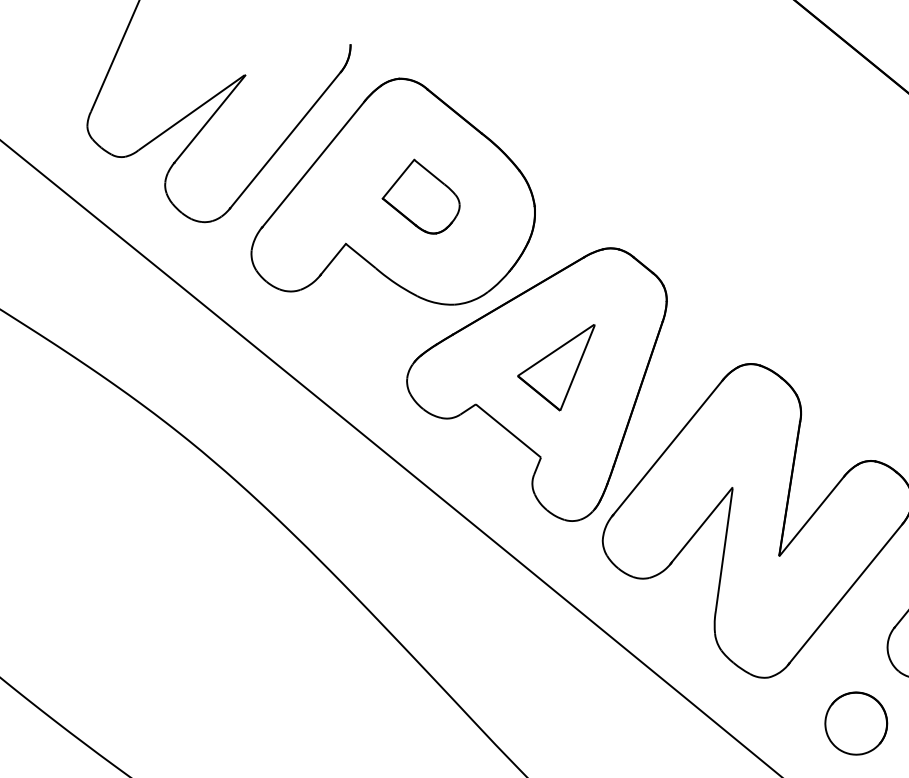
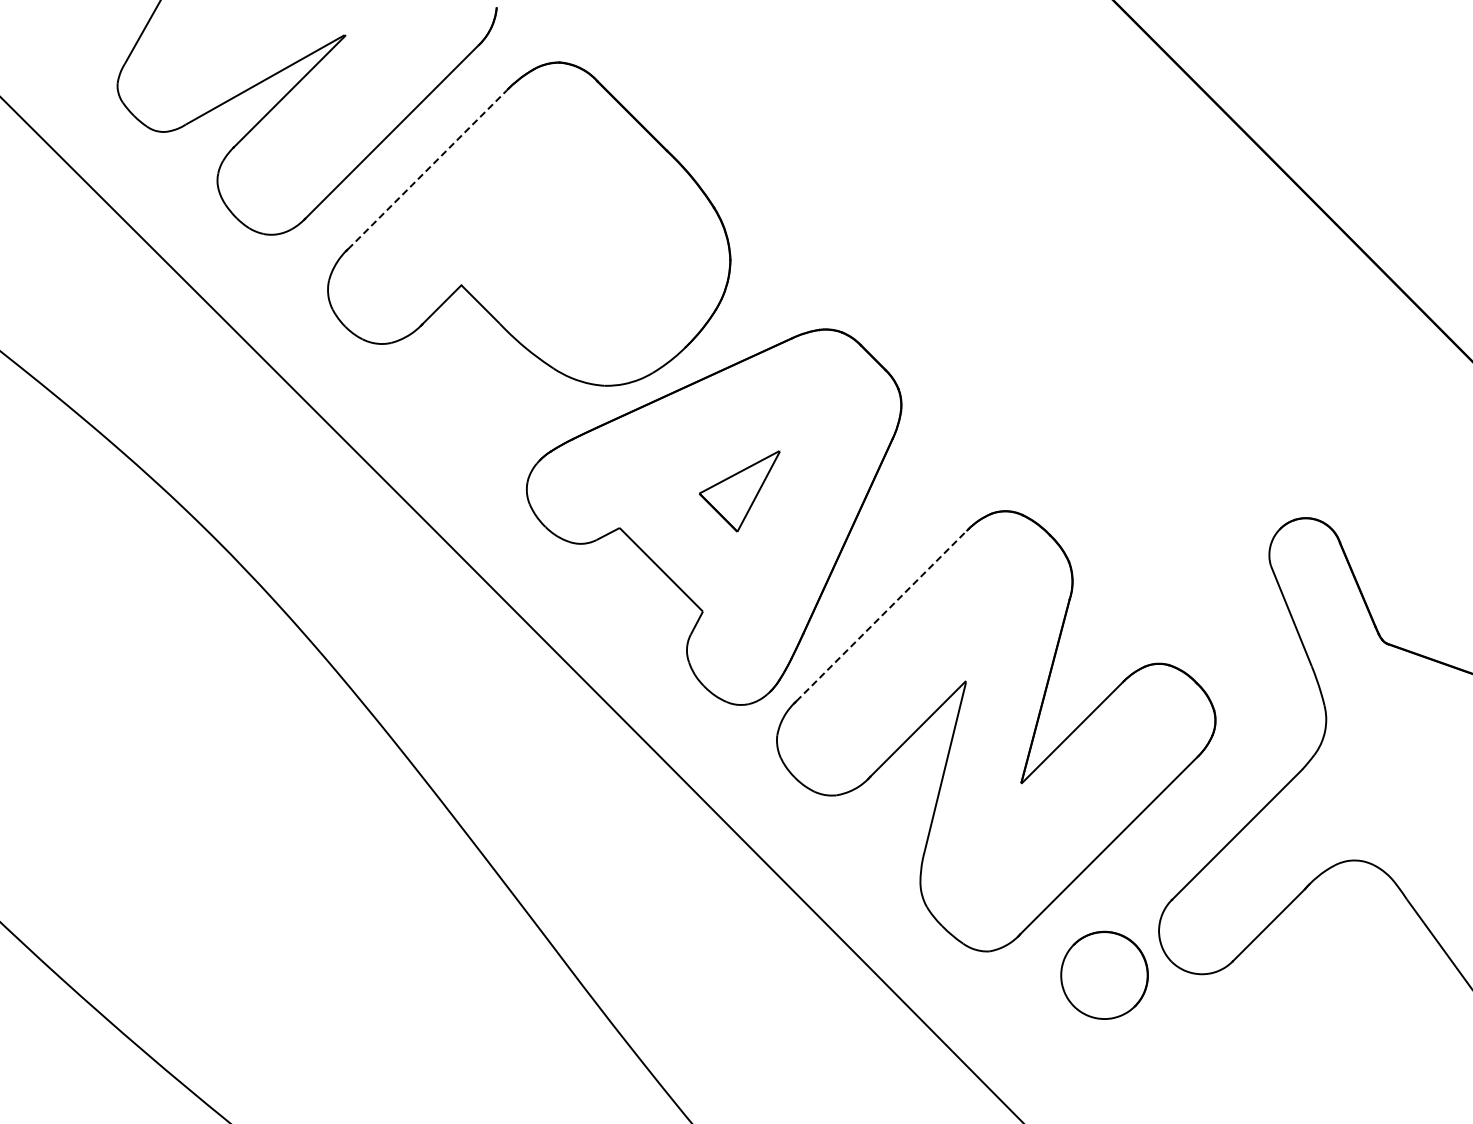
line: (313, 164) -> (427, 169), solid -> dashed
part: (420, 196) -> (572, 230), removed
part: (558, 369) -> (739, 491), size x0.7
line: (667, 447) -> (881, 615), solid -> dashed
part: (856, 722) -> (1104, 974), moved

